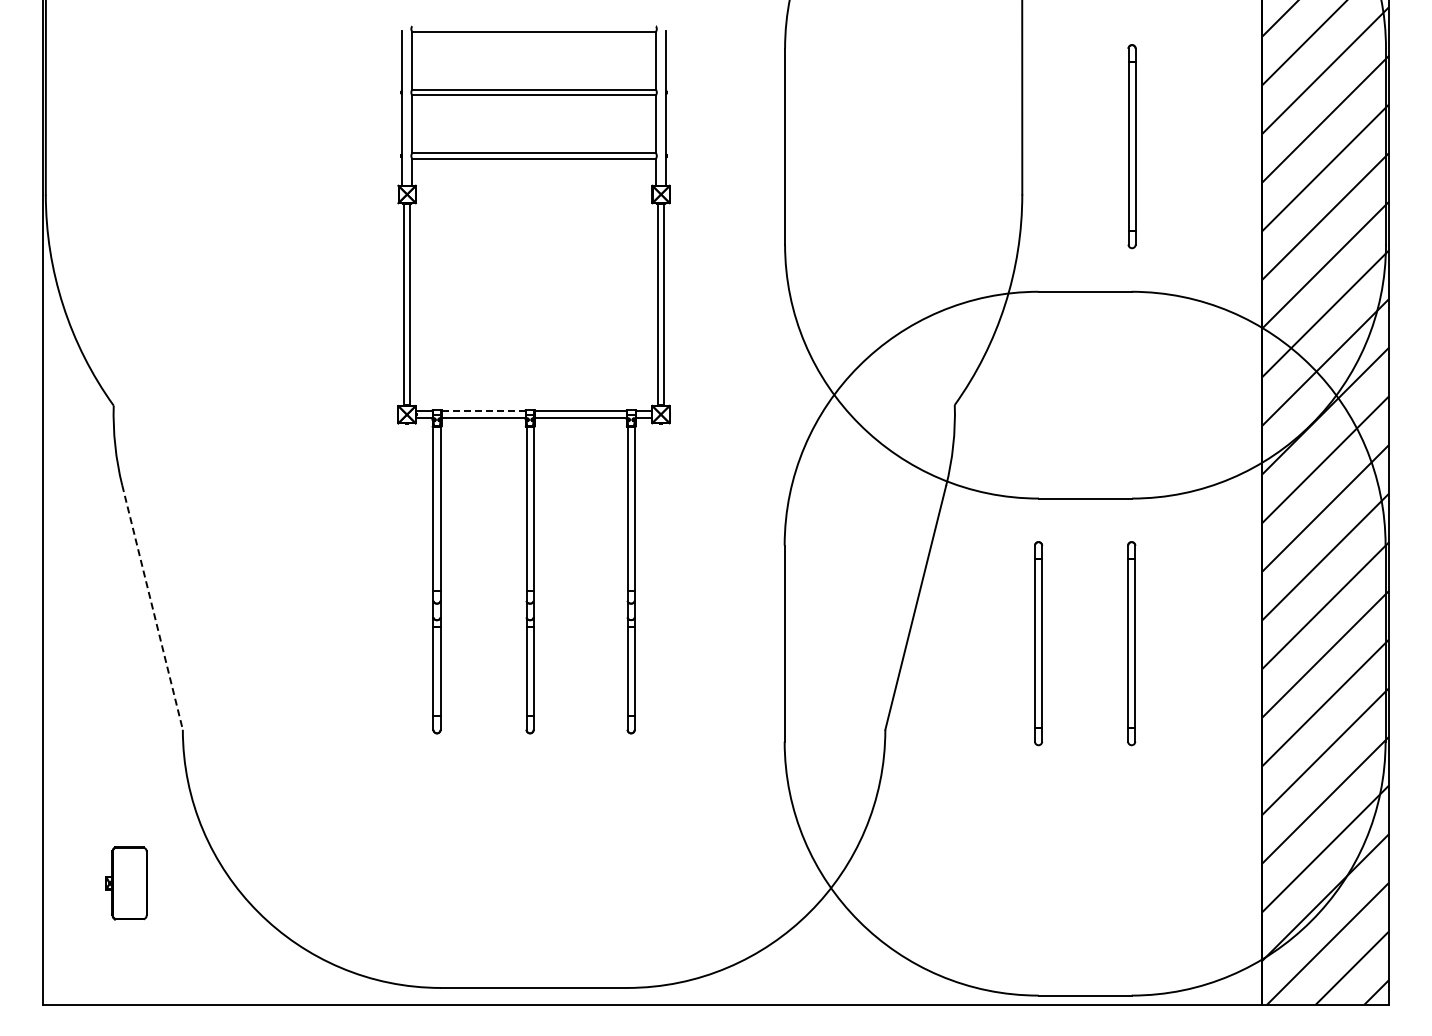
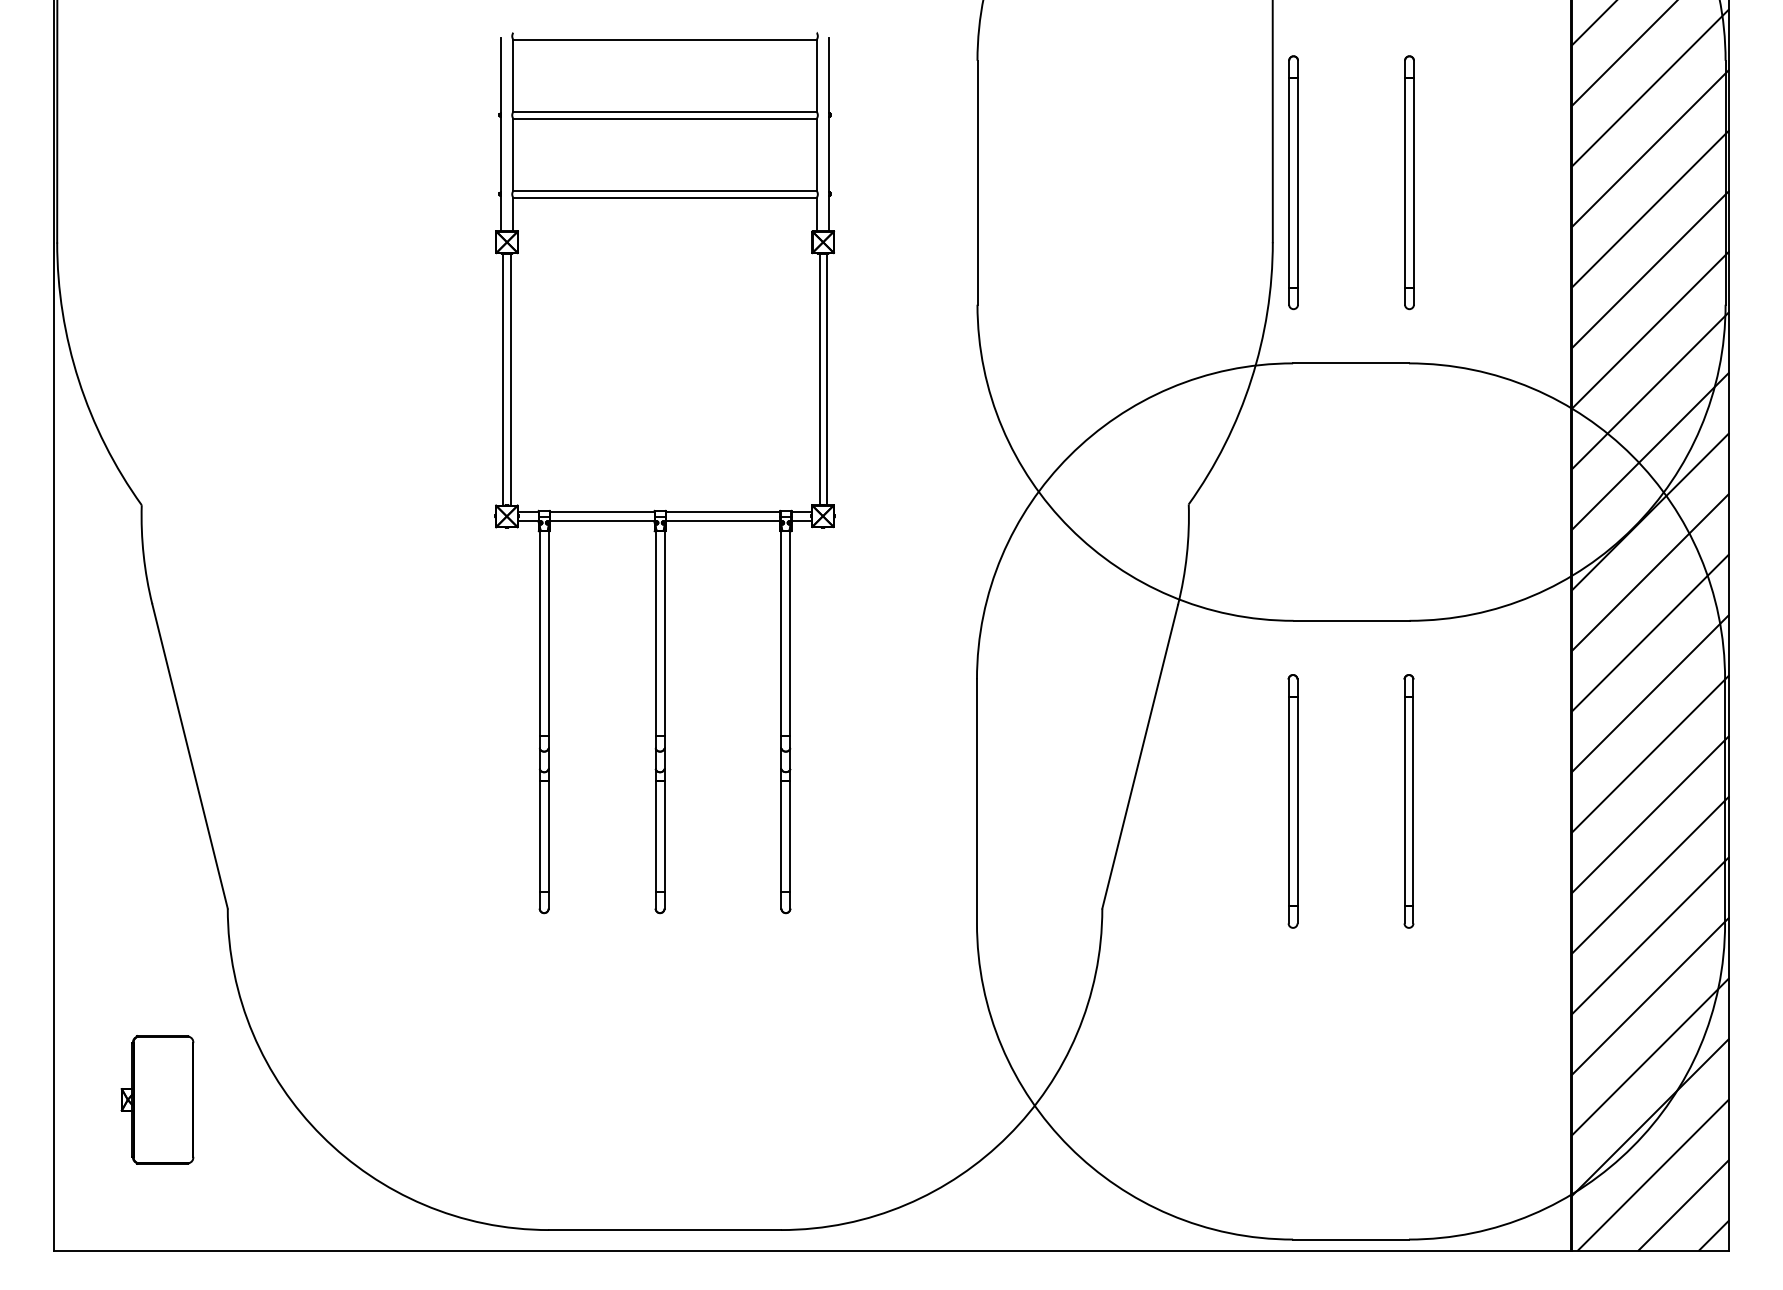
part: (1038, 146) -> (1292, 182), added
line: (483, 411) -> (602, 512), dashed -> solid
line: (152, 607) -> (189, 756), dashed -> solid
part: (126, 883) -> (157, 1100), size x1.43

